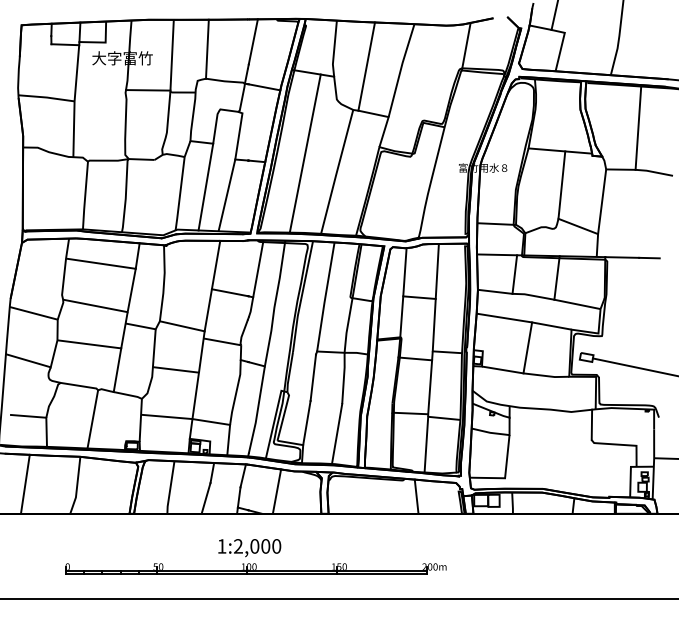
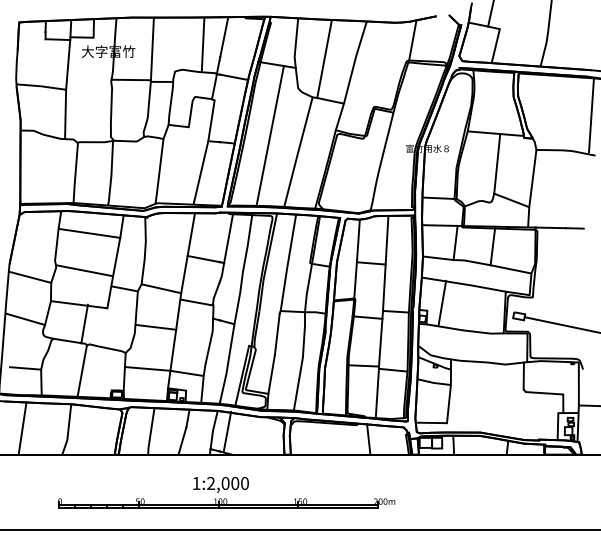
line: (207, 48) -> (203, 43), moved
line: (638, 127) -> (591, 114), moved
line: (205, 186) -> (181, 165), removed
line: (527, 347) -> (442, 303), moved
line: (117, 370) -> (84, 324), moved
line: (276, 491) -> (227, 431), moved

